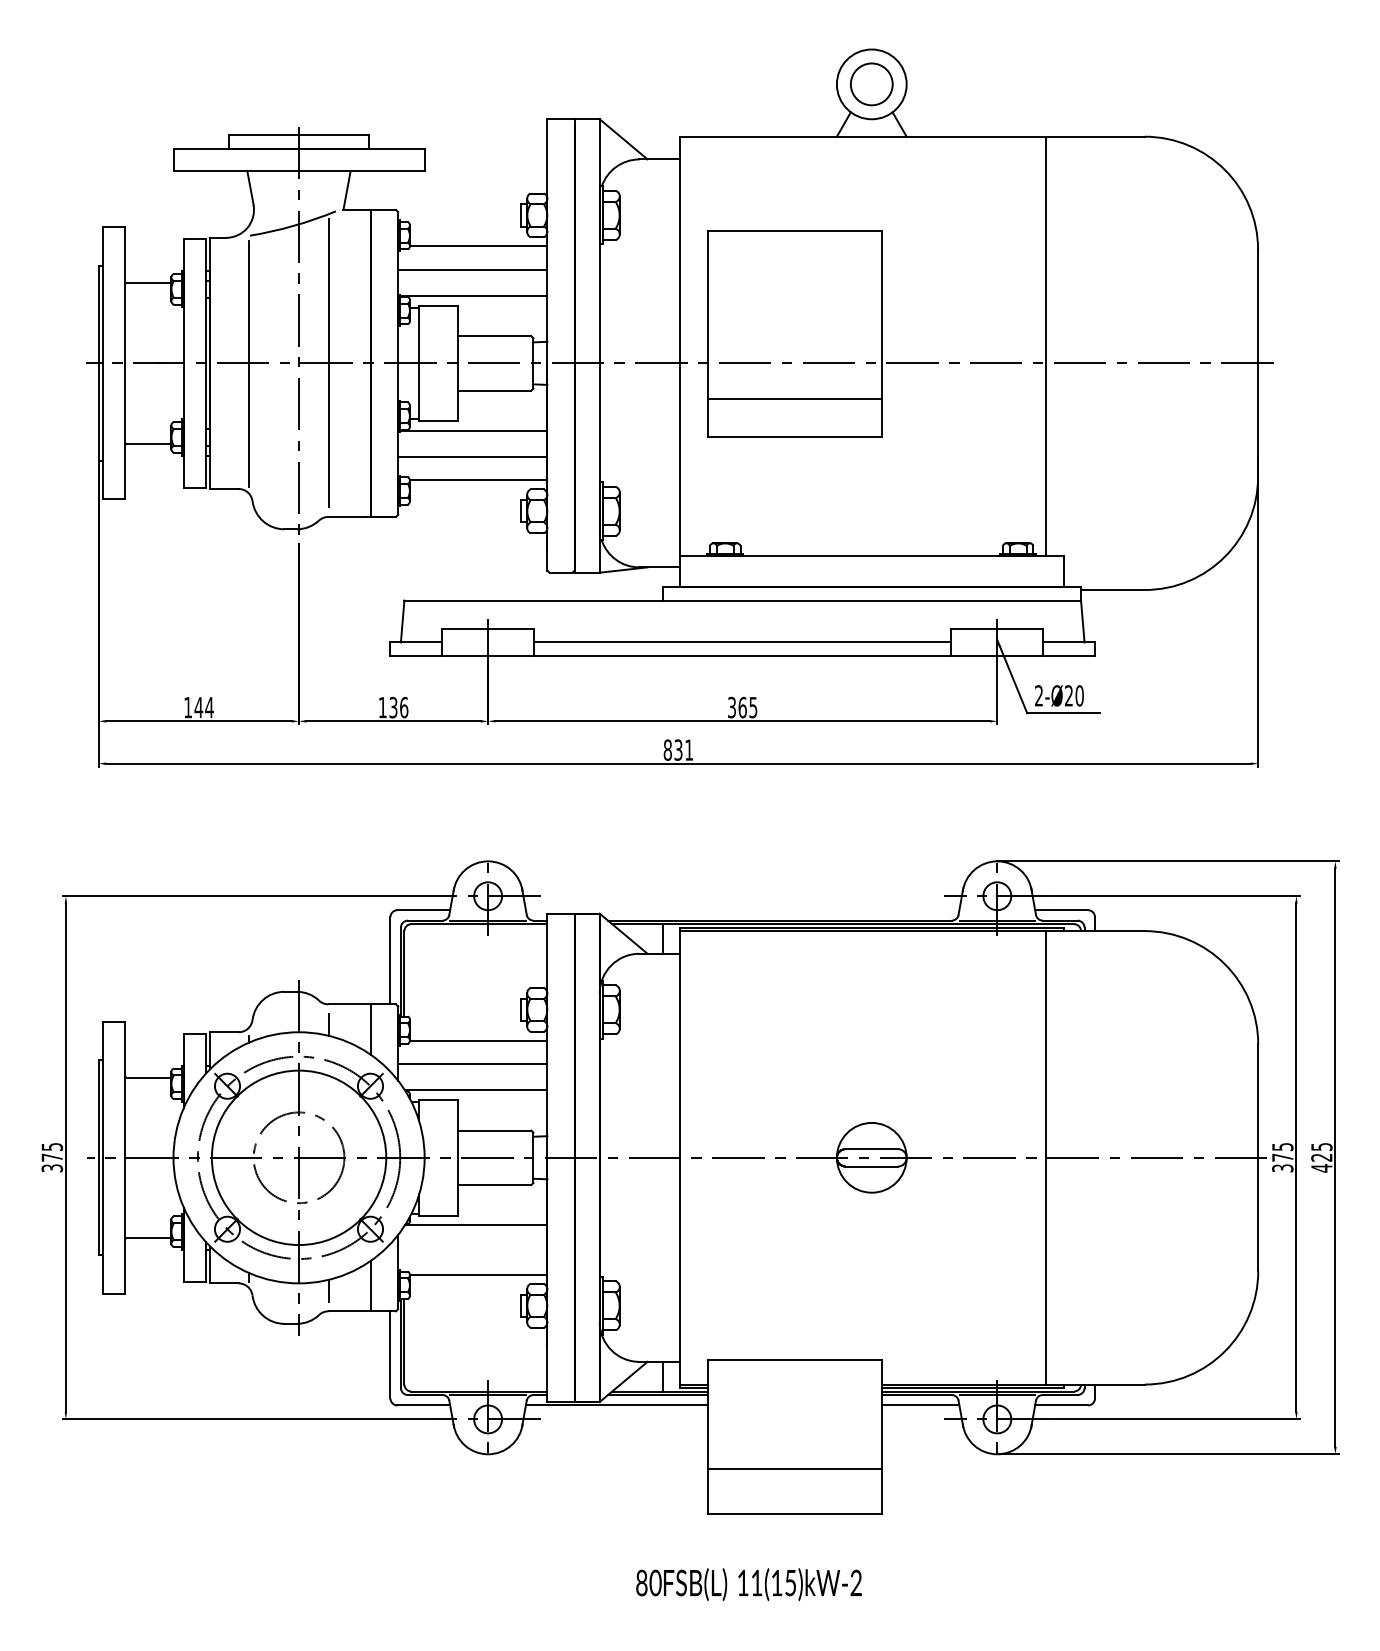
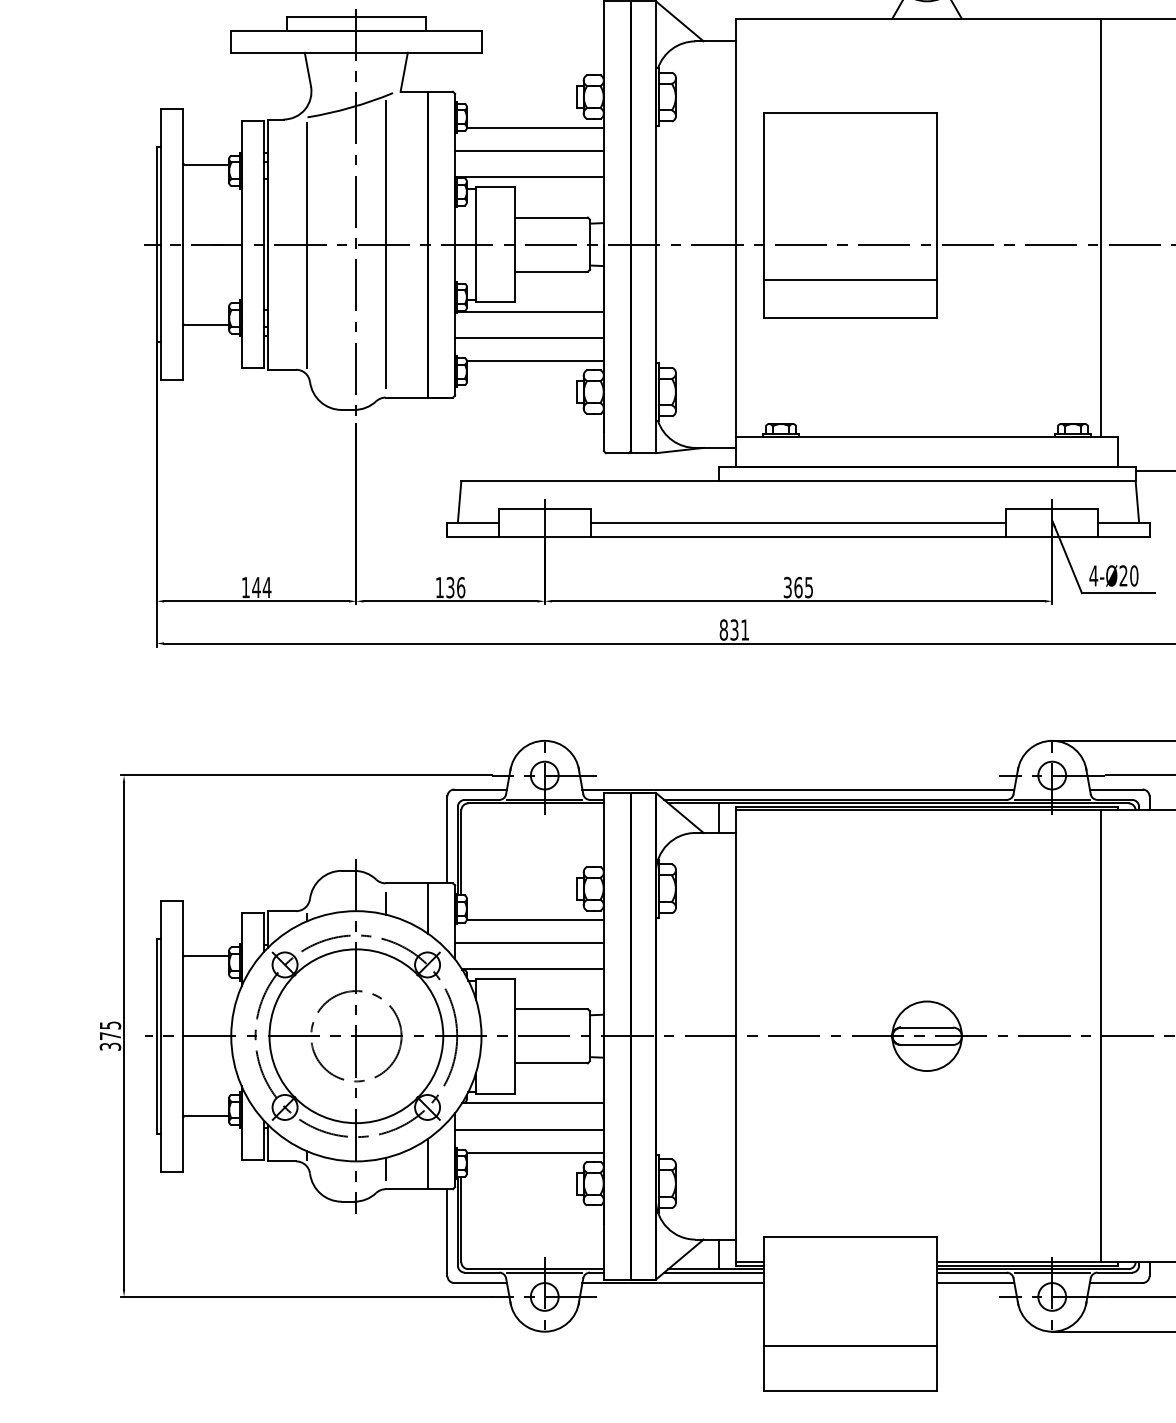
text: (1038, 695) -> (1093, 575), 2-Ø20 -> 4-Ø20
line: (742, 910) -> (798, 789), added
line: (472, 1251) -> (529, 1129), added

